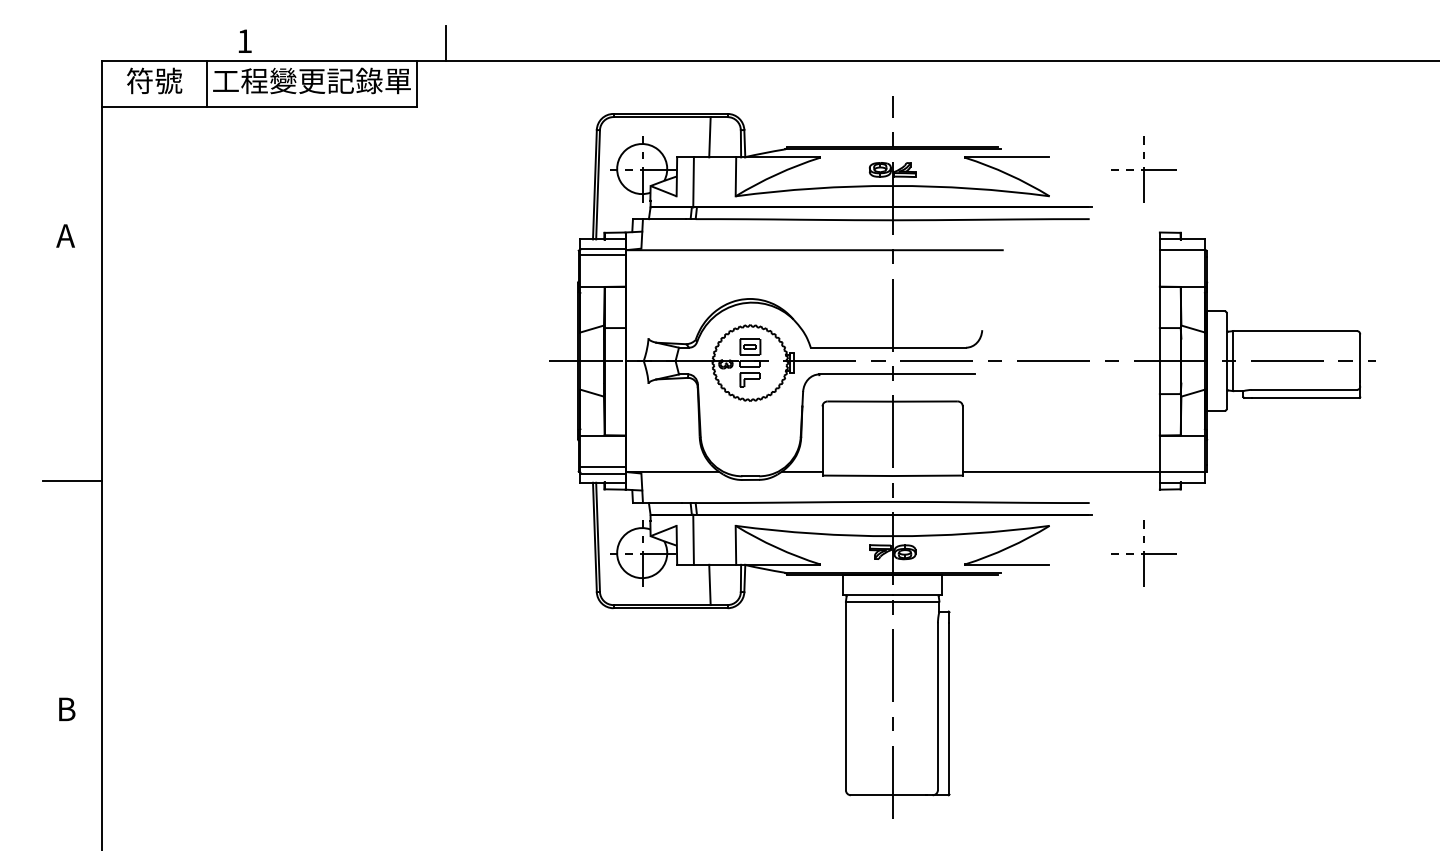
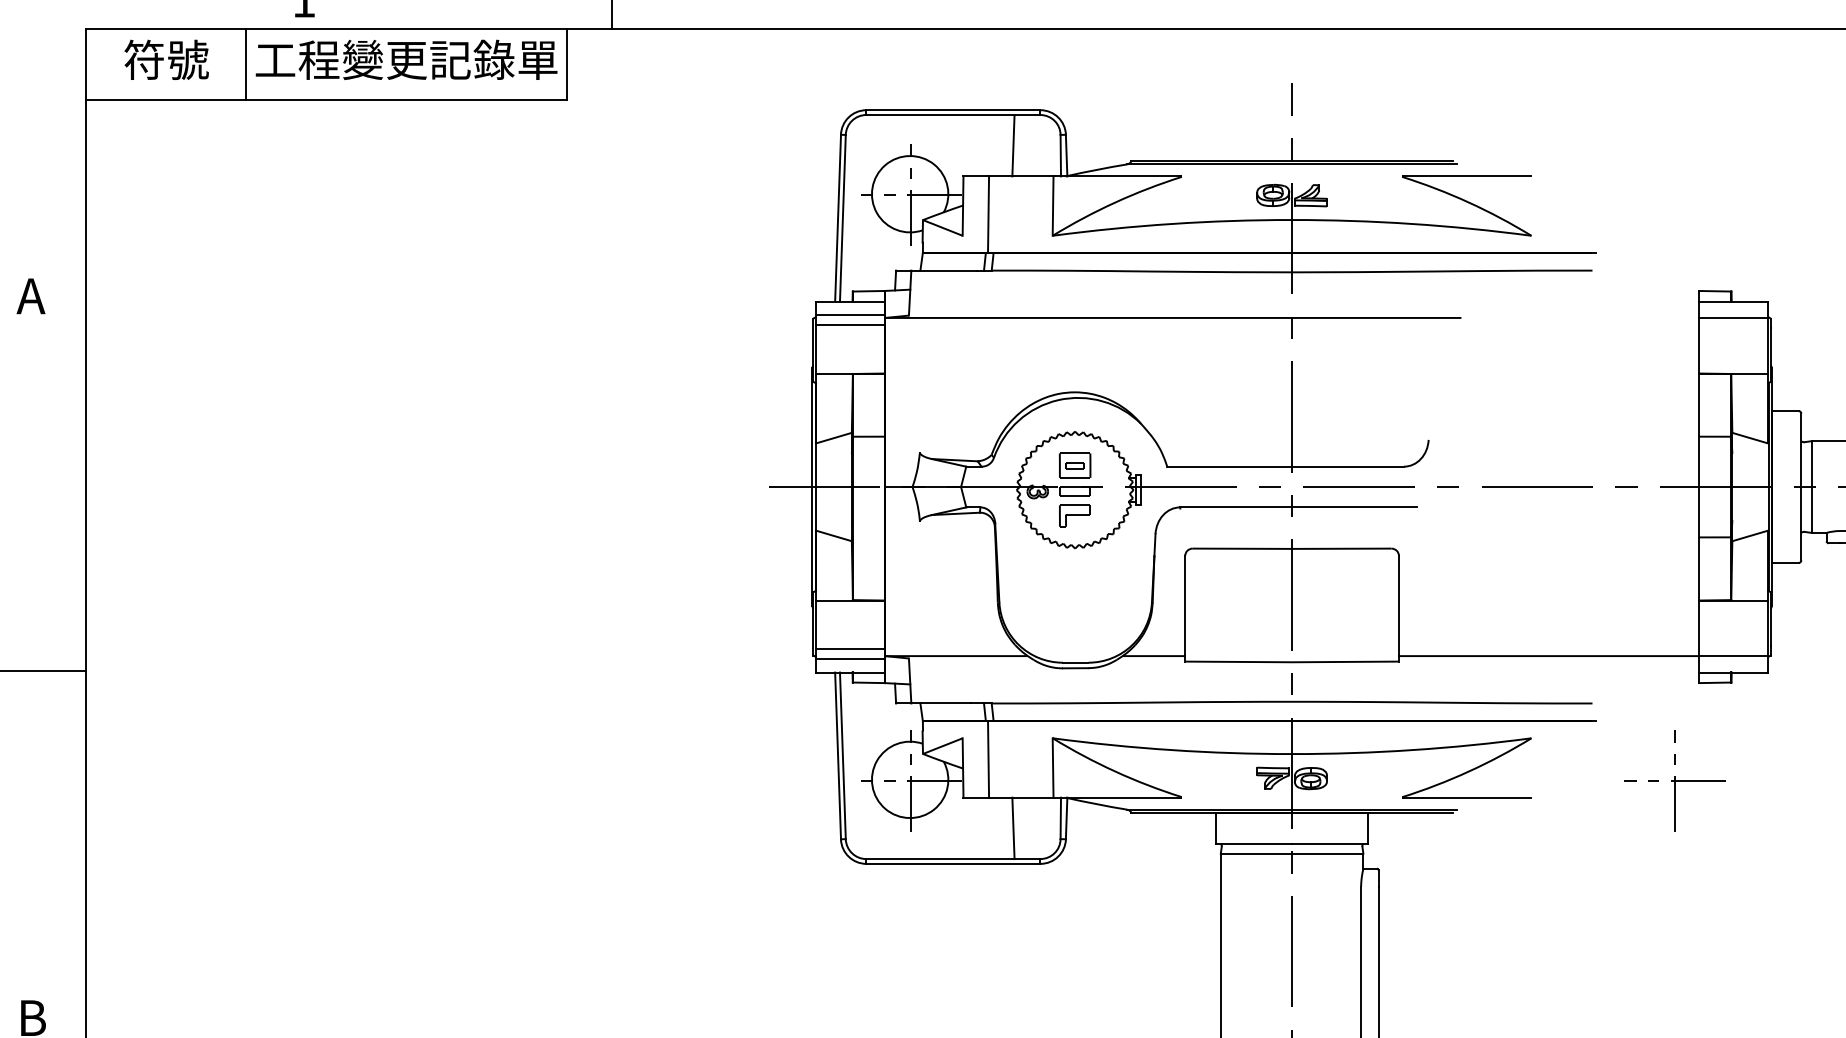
part: (1143, 169) -> (1674, 194), removed

